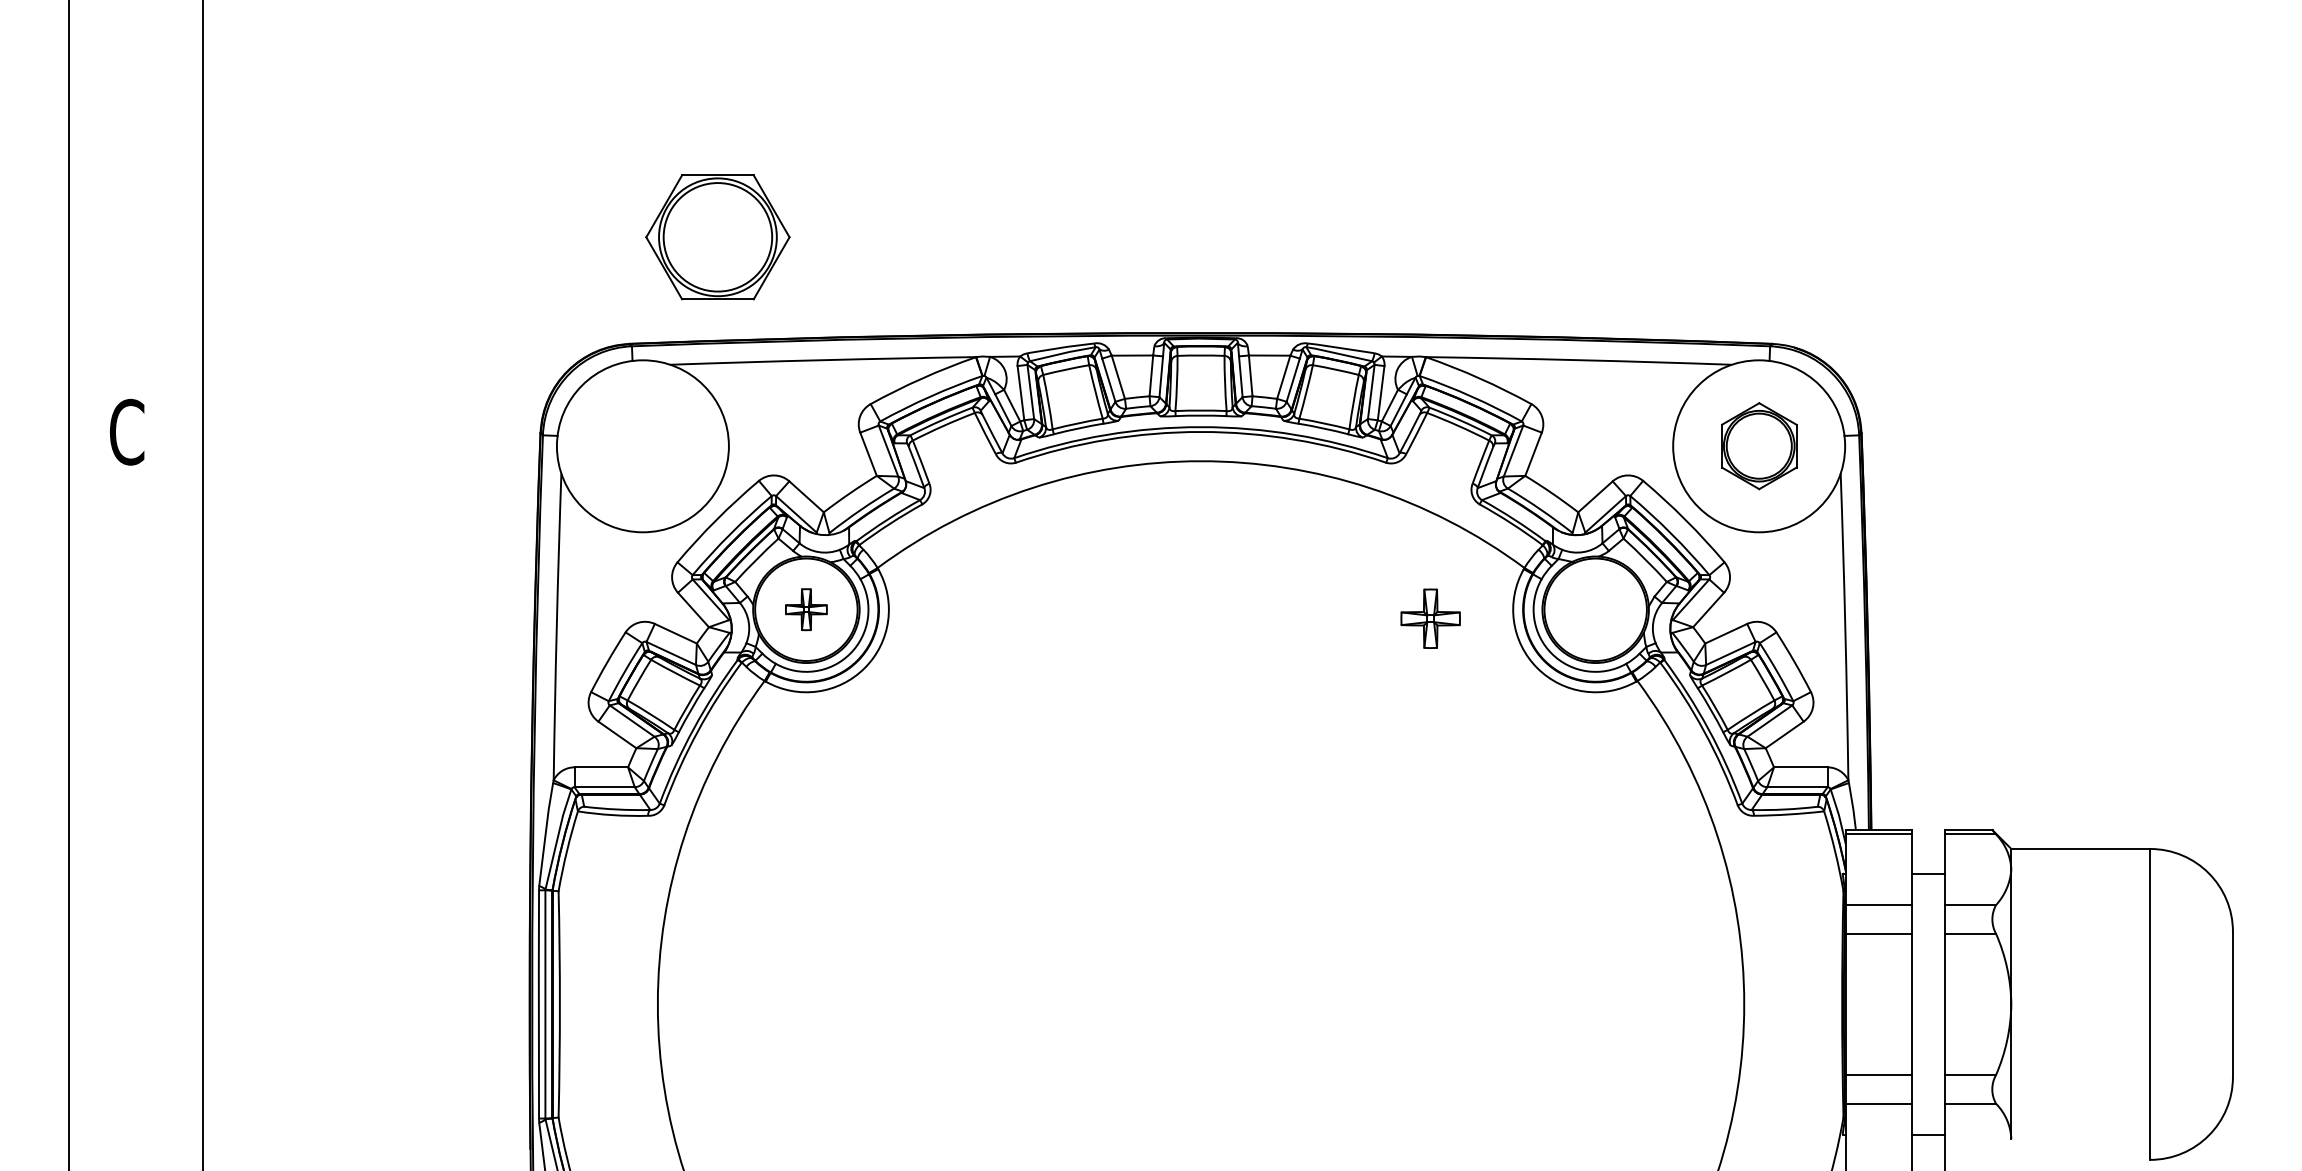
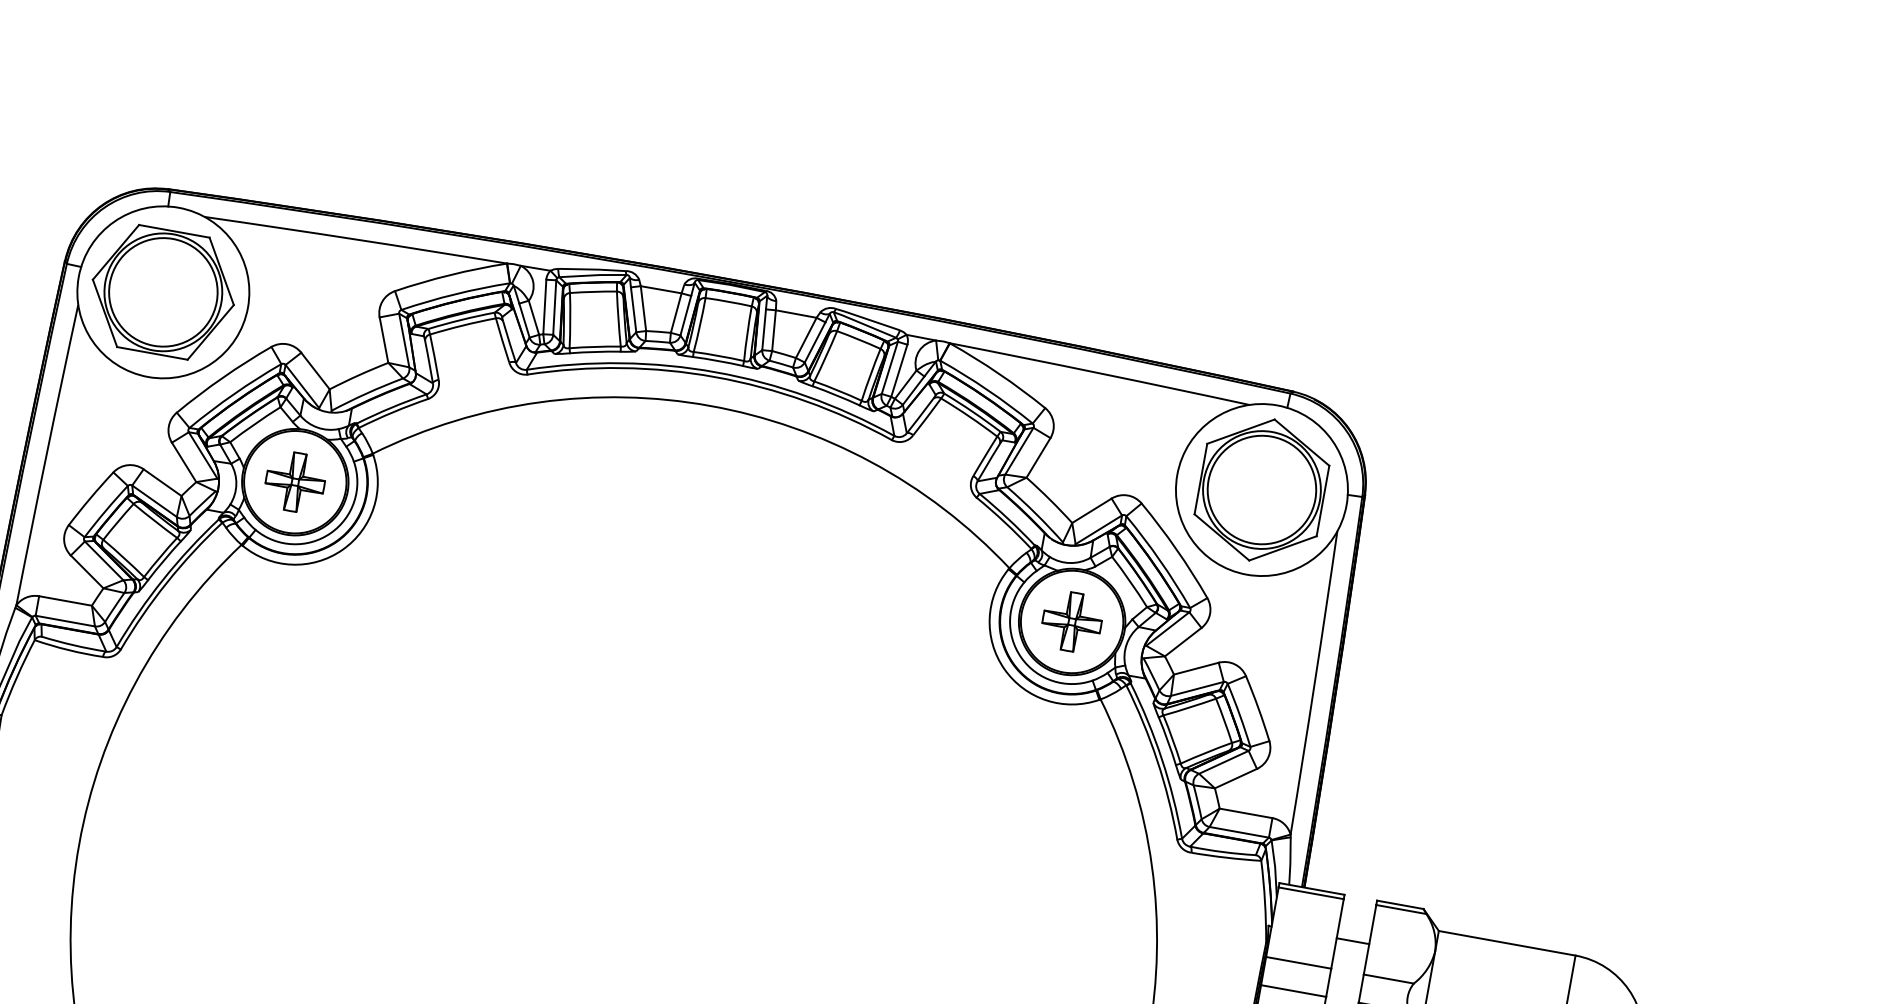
part: (717, 237) -> (162, 292), moved
part: (1759, 445) -> (1262, 489), size x1.67
part: (806, 609) -> (295, 481), size x1.43
part: (1430, 618) -> (1071, 621), moved

